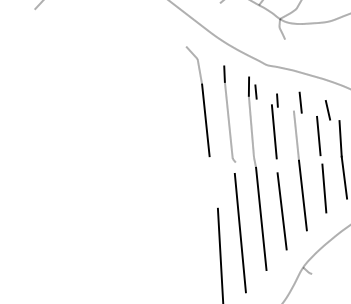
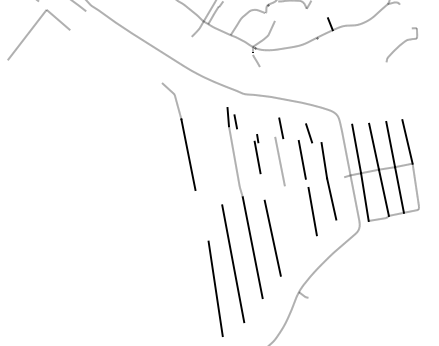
part: (229, 114) -> (211, 146), removed
part: (274, 125) -> (257, 153), size x0.6
line: (302, 195) -> (291, 220), removed

